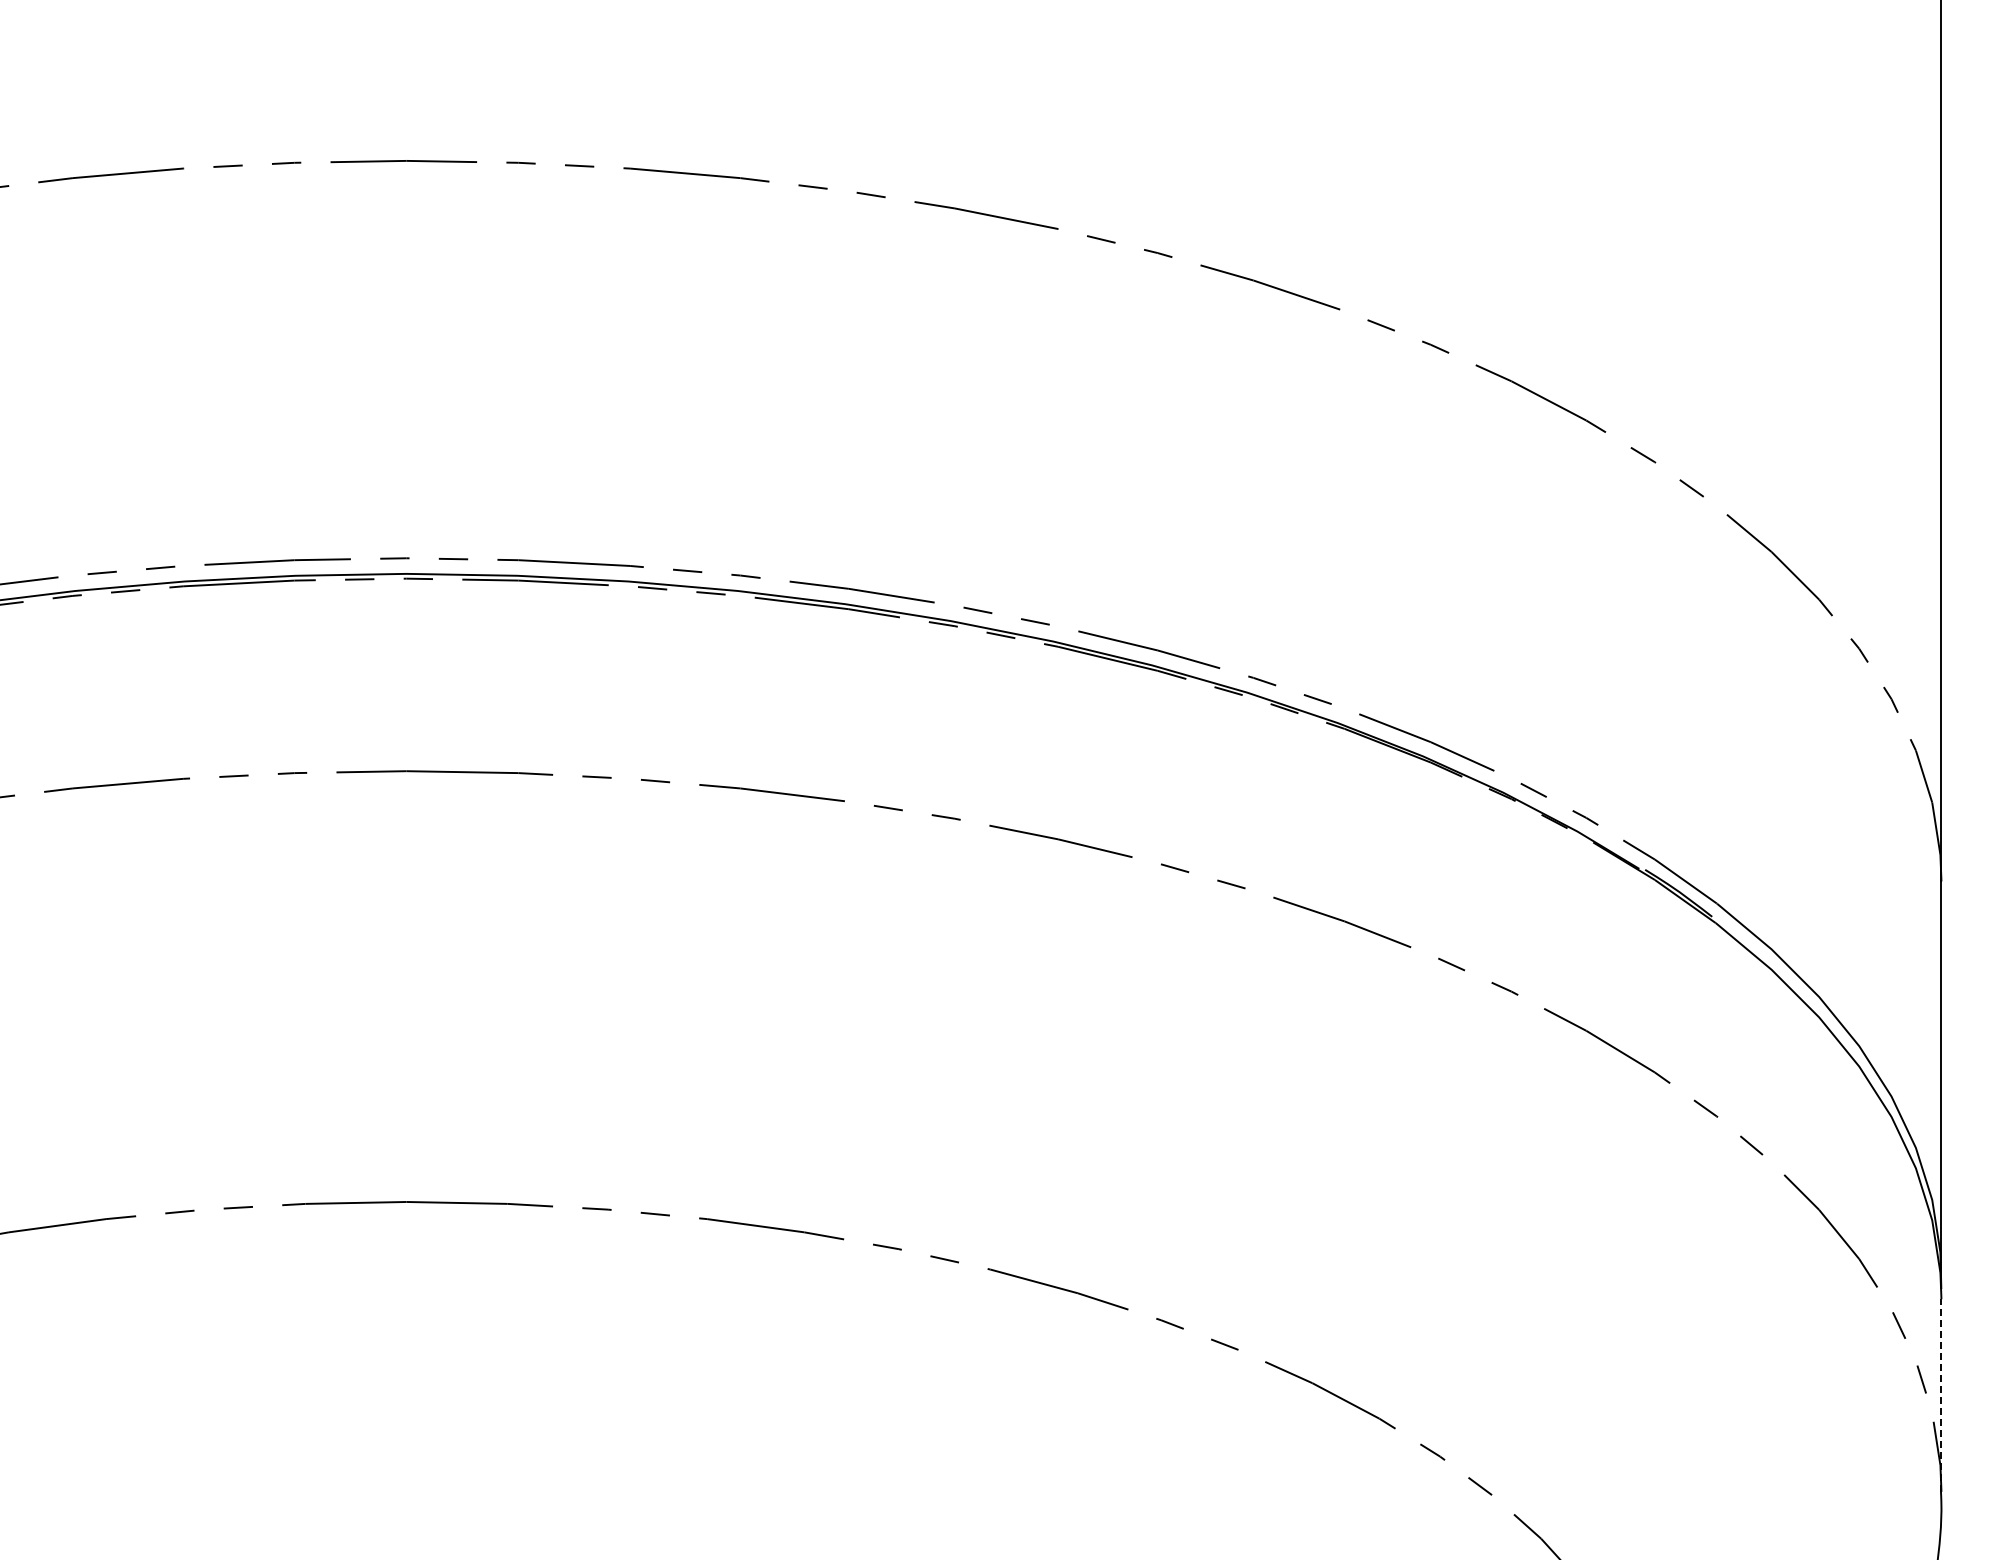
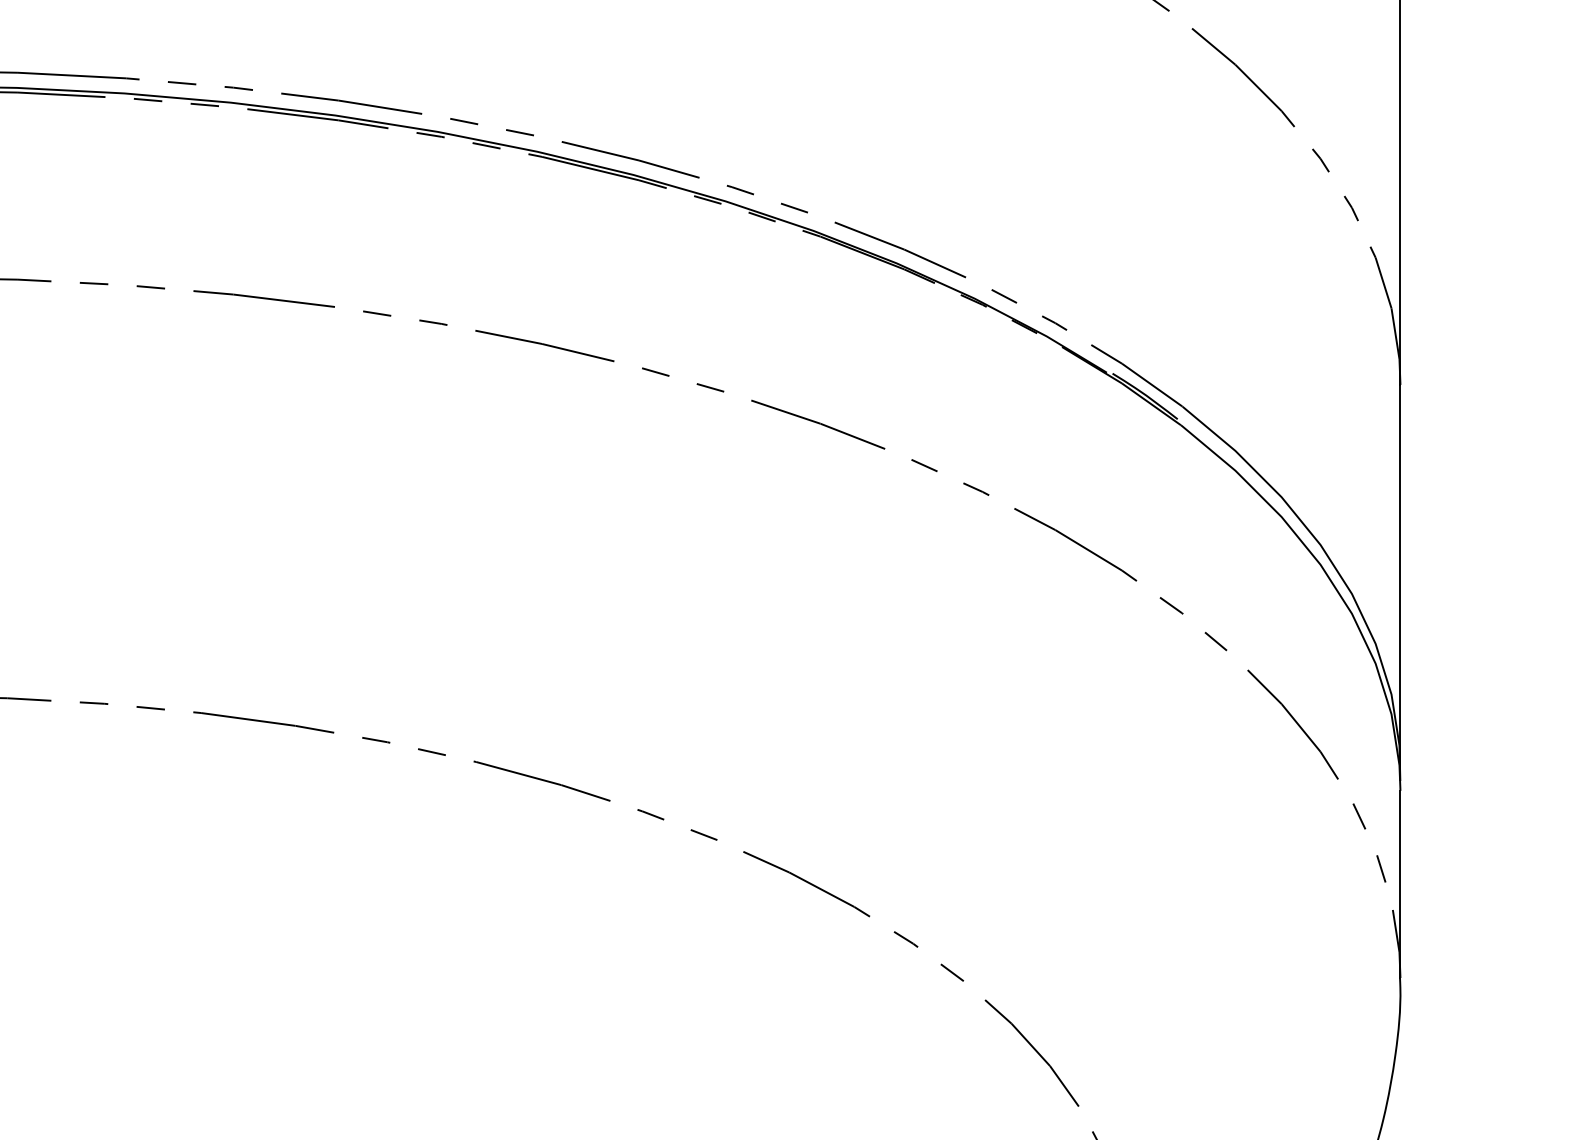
line: (1941, 1394) -> (1400, 883), dashed -> solid

